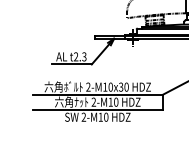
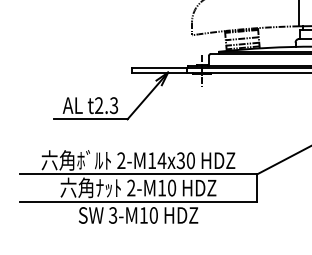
text: (110, 86) -> (161, 159), 2-M10x30 -> 2-M14x30
text: (83, 117) -> (112, 215), 2-M10 -> 3-M10

